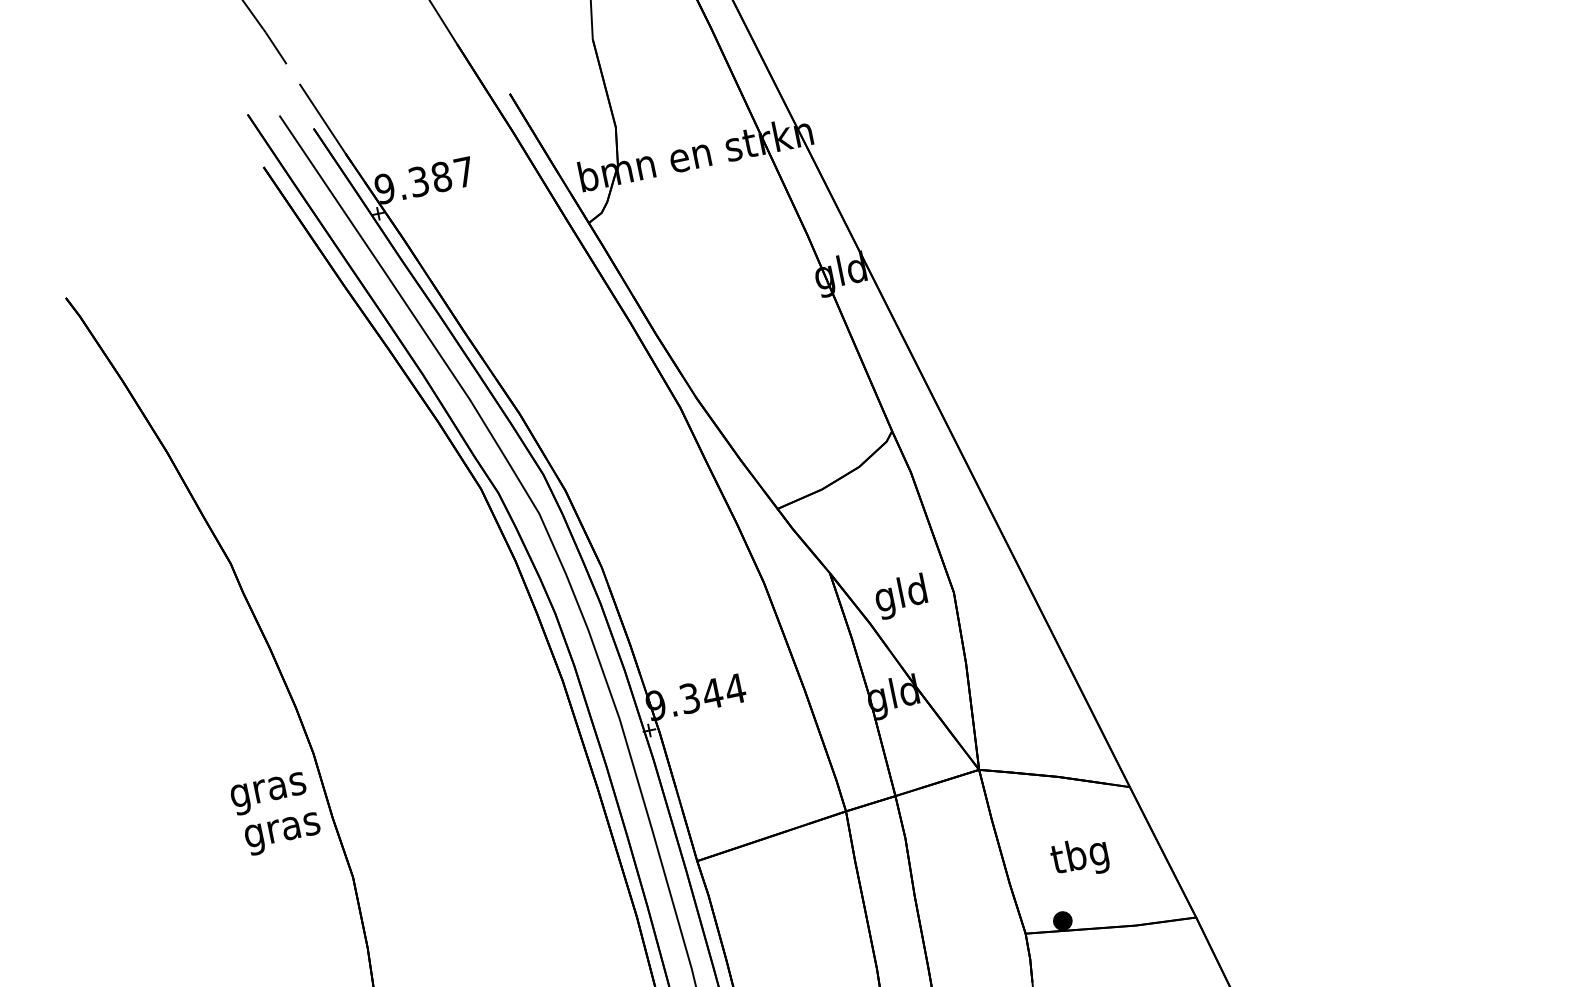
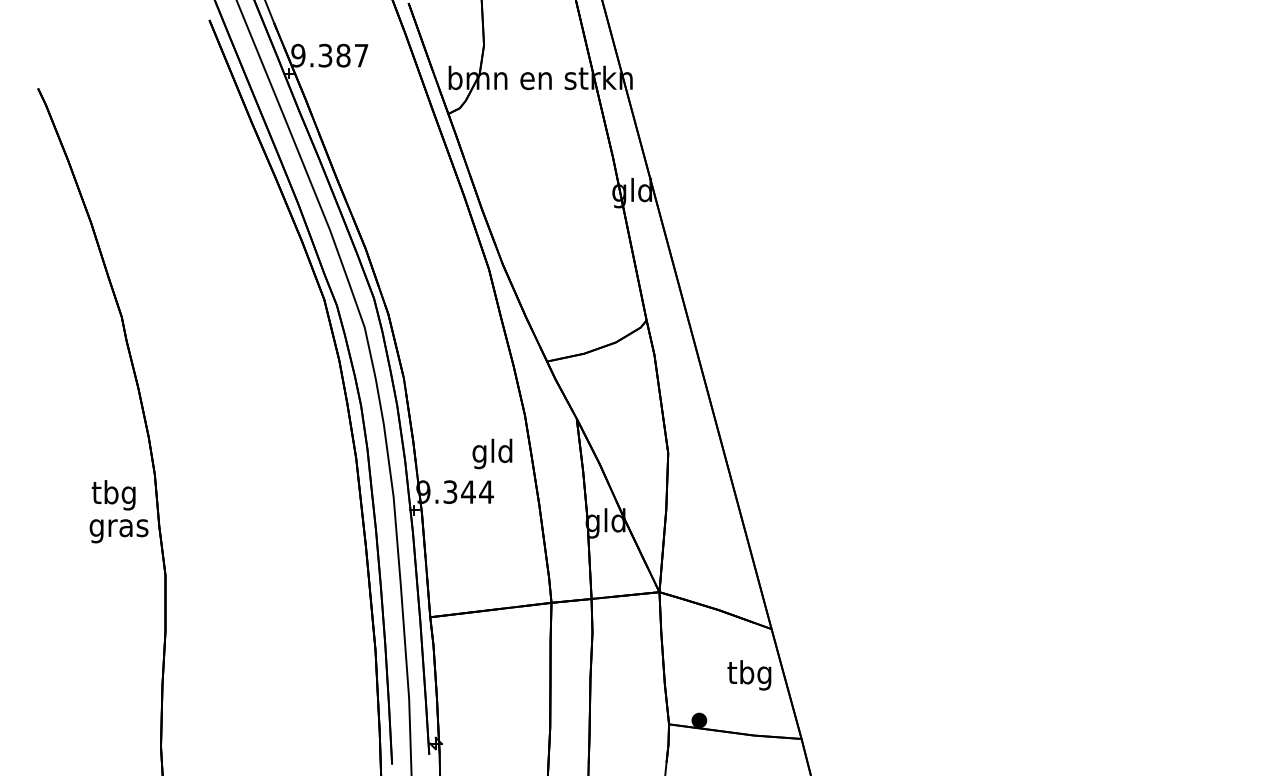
text: (901, 596) -> (492, 453), moved
text: (268, 790) -> (114, 495), gras -> tbg
text: (1080, 858) -> (749, 675), moved

